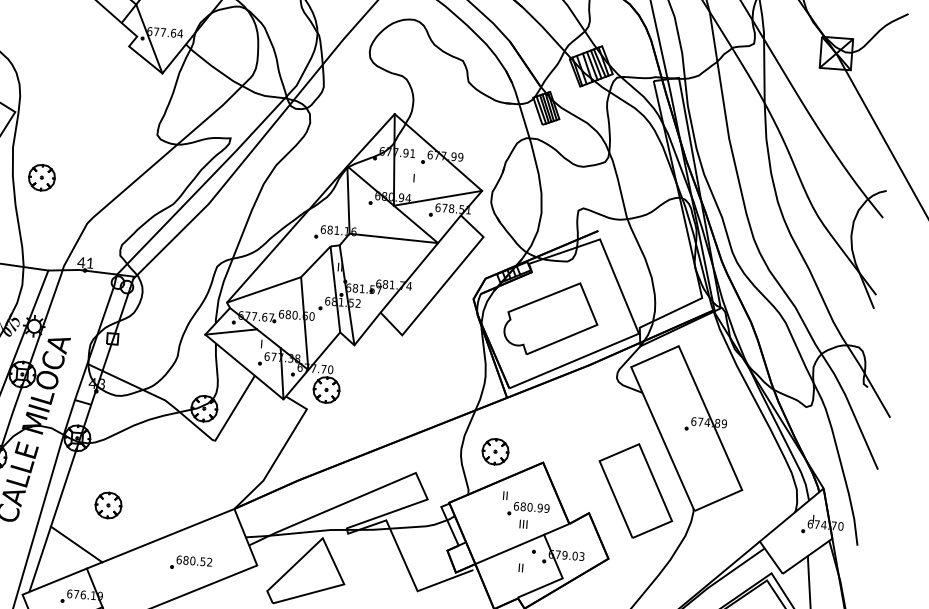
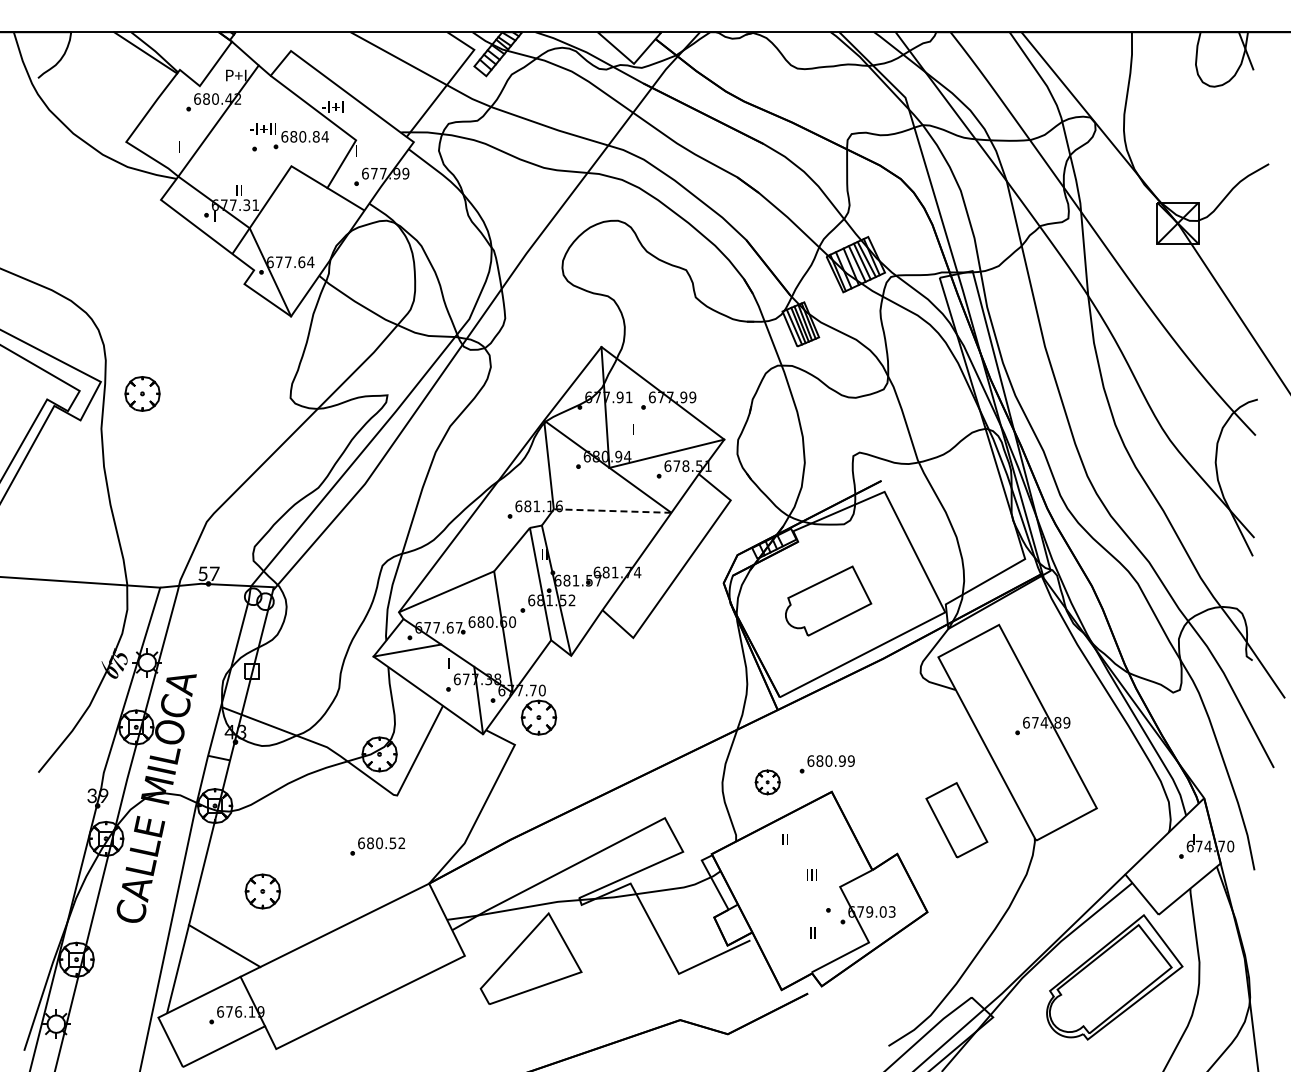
part: (41, 177) -> (142, 393), moved
line: (393, 238) -> (612, 511), solid -> dashed
text: (85, 262) -> (208, 573), 41 -> 57
part: (551, 318) -> (828, 600), size x0.7
part: (495, 451) -> (767, 782), size x0.7
part: (635, 491) -> (956, 820), size x0.6
part: (528, 509) -> (826, 764), moved
line: (509, 549) -> (796, 909), removed
part: (191, 563) -> (377, 846), moved

